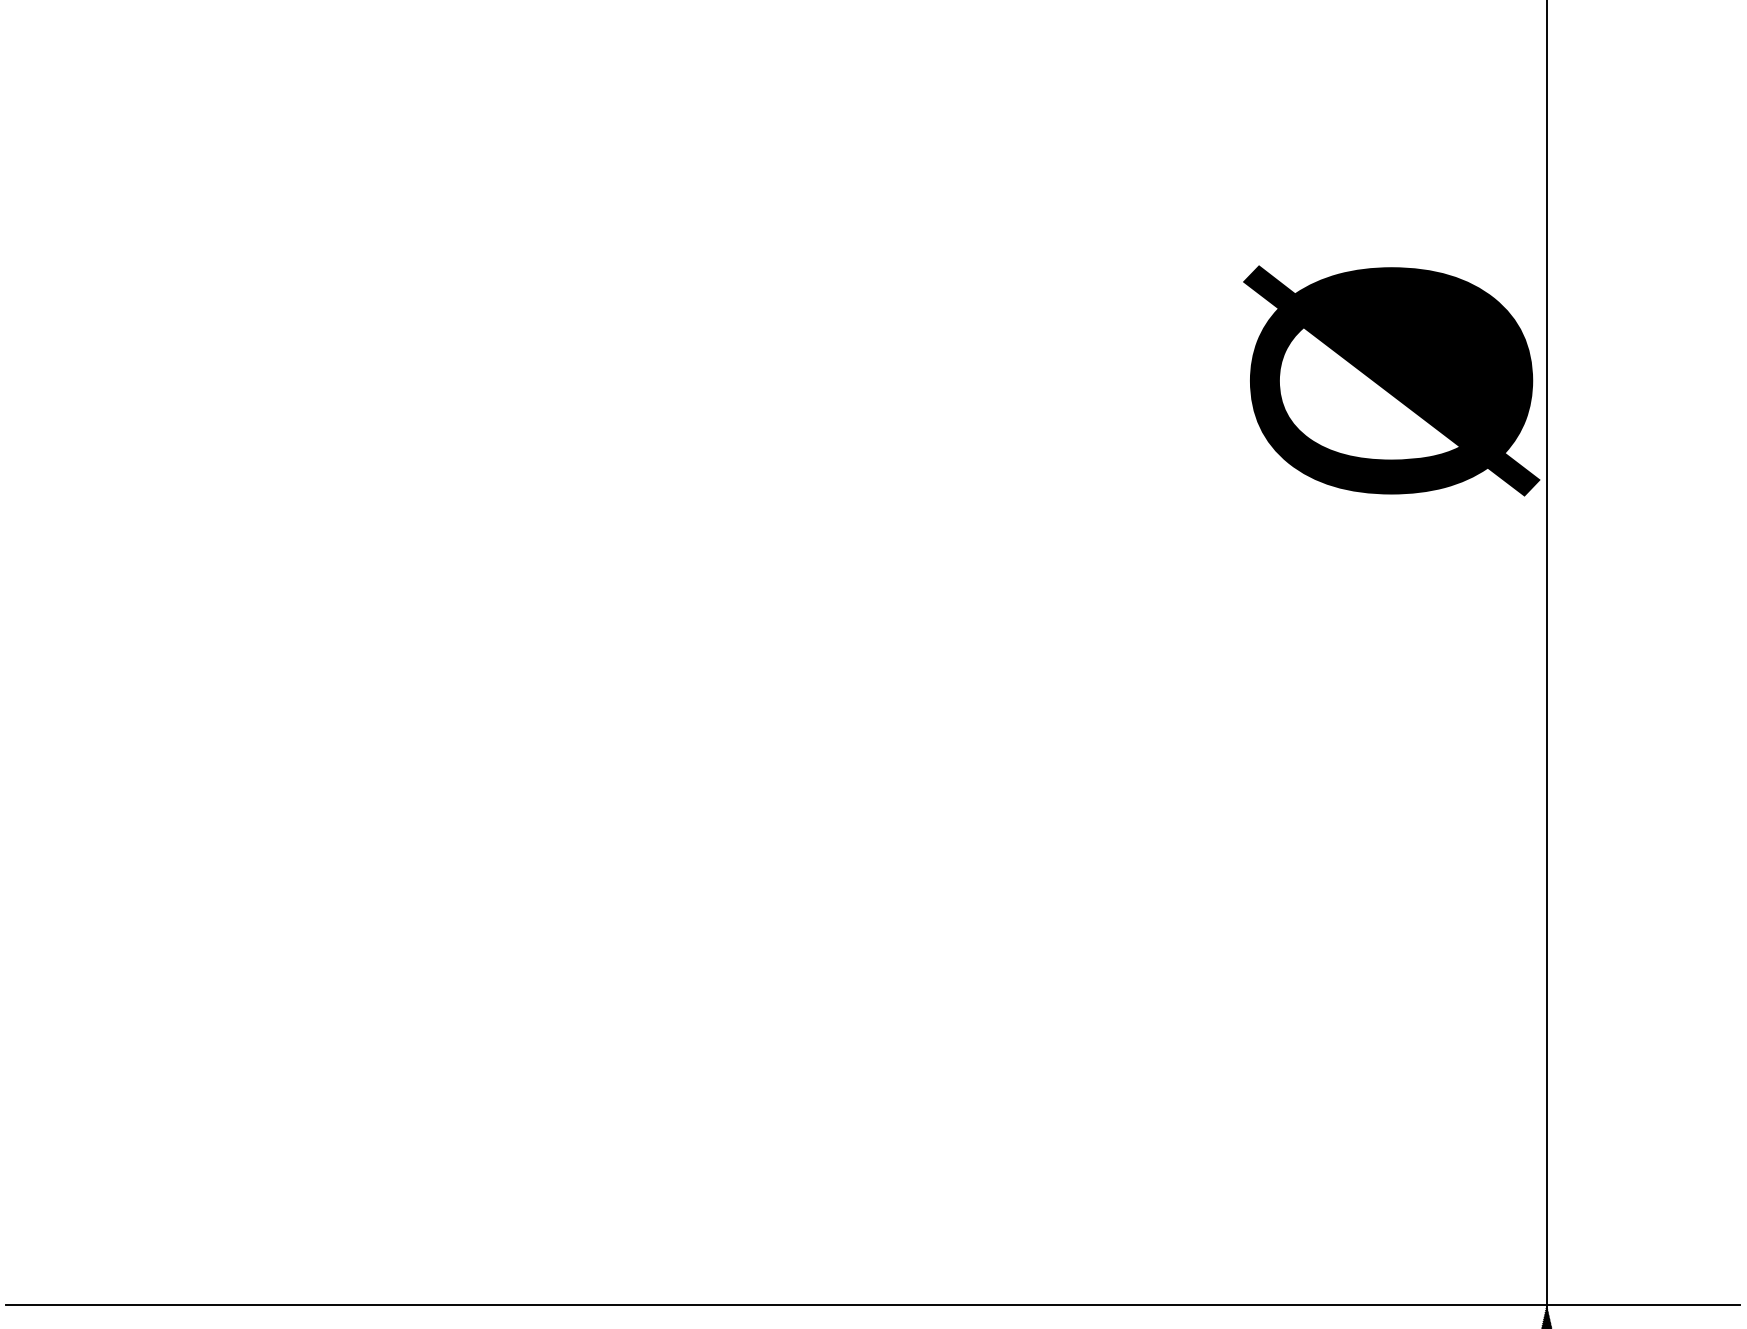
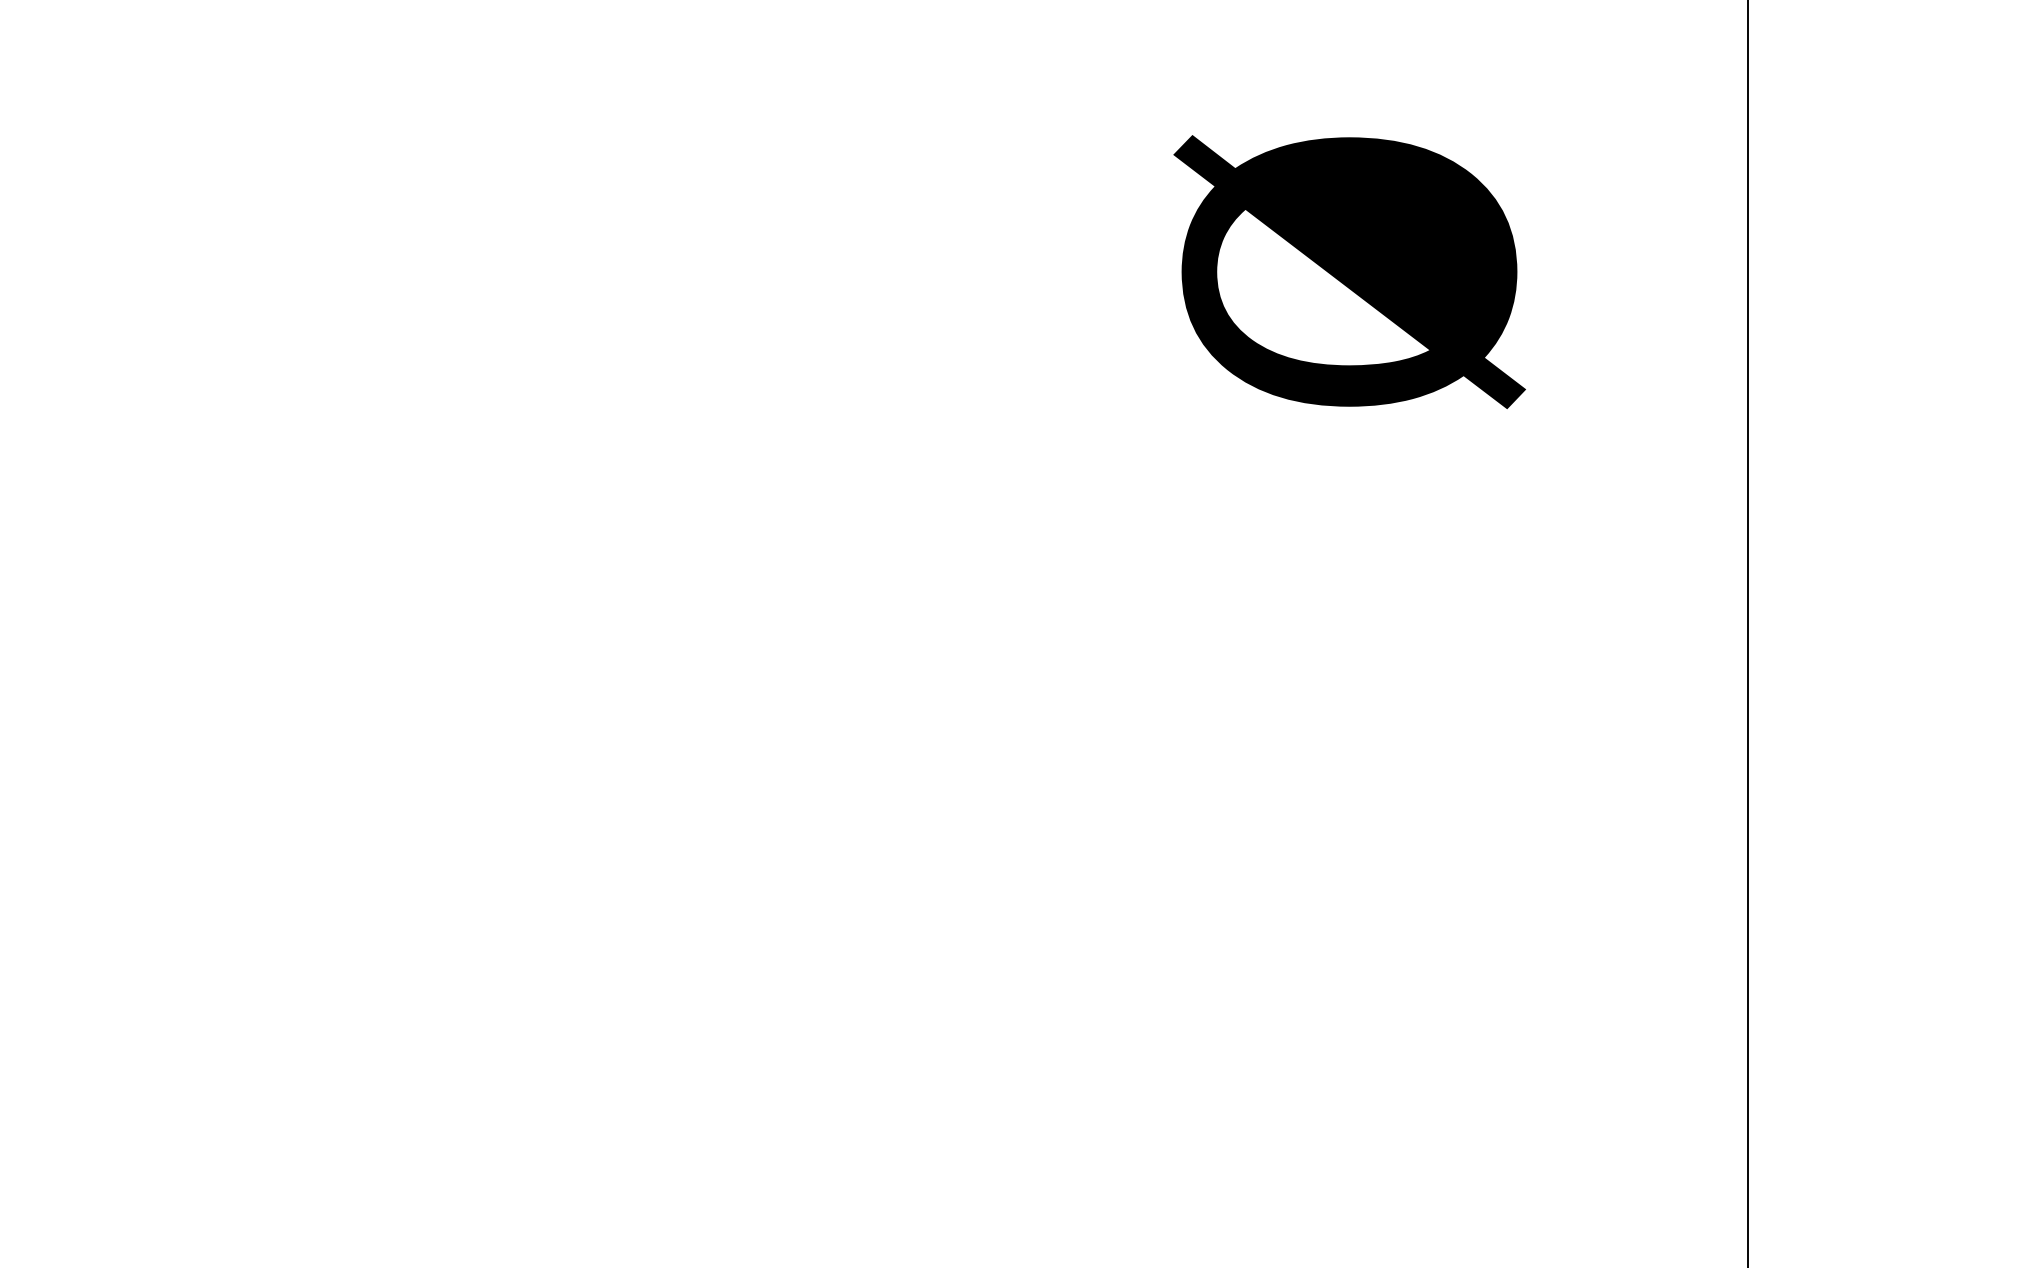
text: (1391, 380) -> (1349, 271), moved

